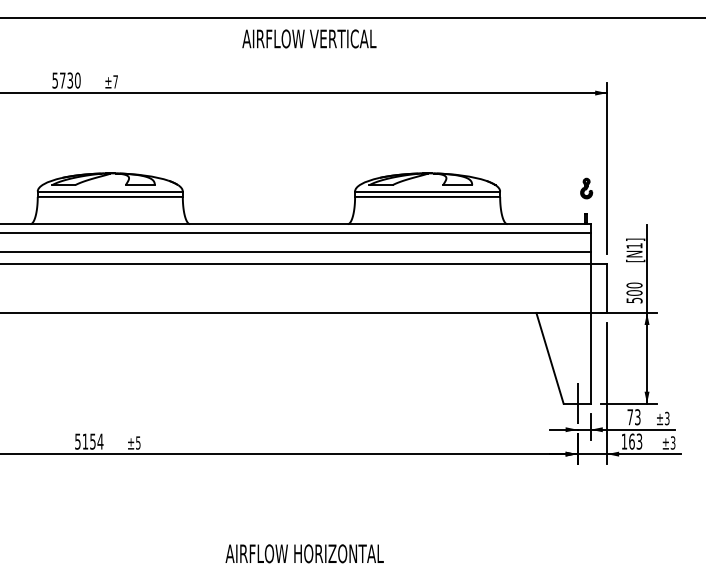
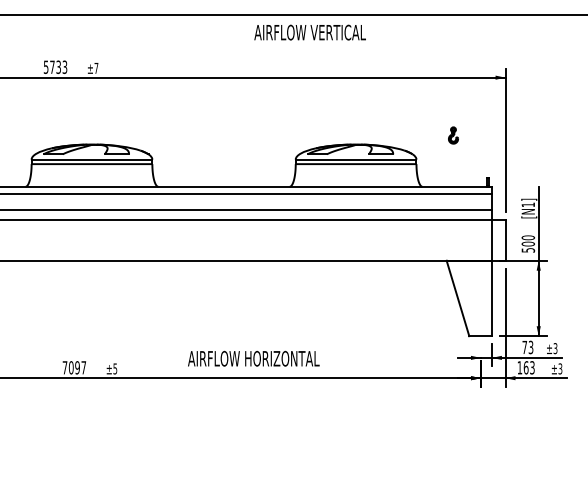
text: (309, 38) -> (310, 32), moved
text: (77, 80) -> (64, 67), 5730 -> 5733
part: (586, 188) -> (453, 135), moved
line: (577, 403) -> (480, 336), removed
text: (89, 441) -> (74, 367), 5154 -> 7097
text: (304, 553) -> (253, 358), moved

